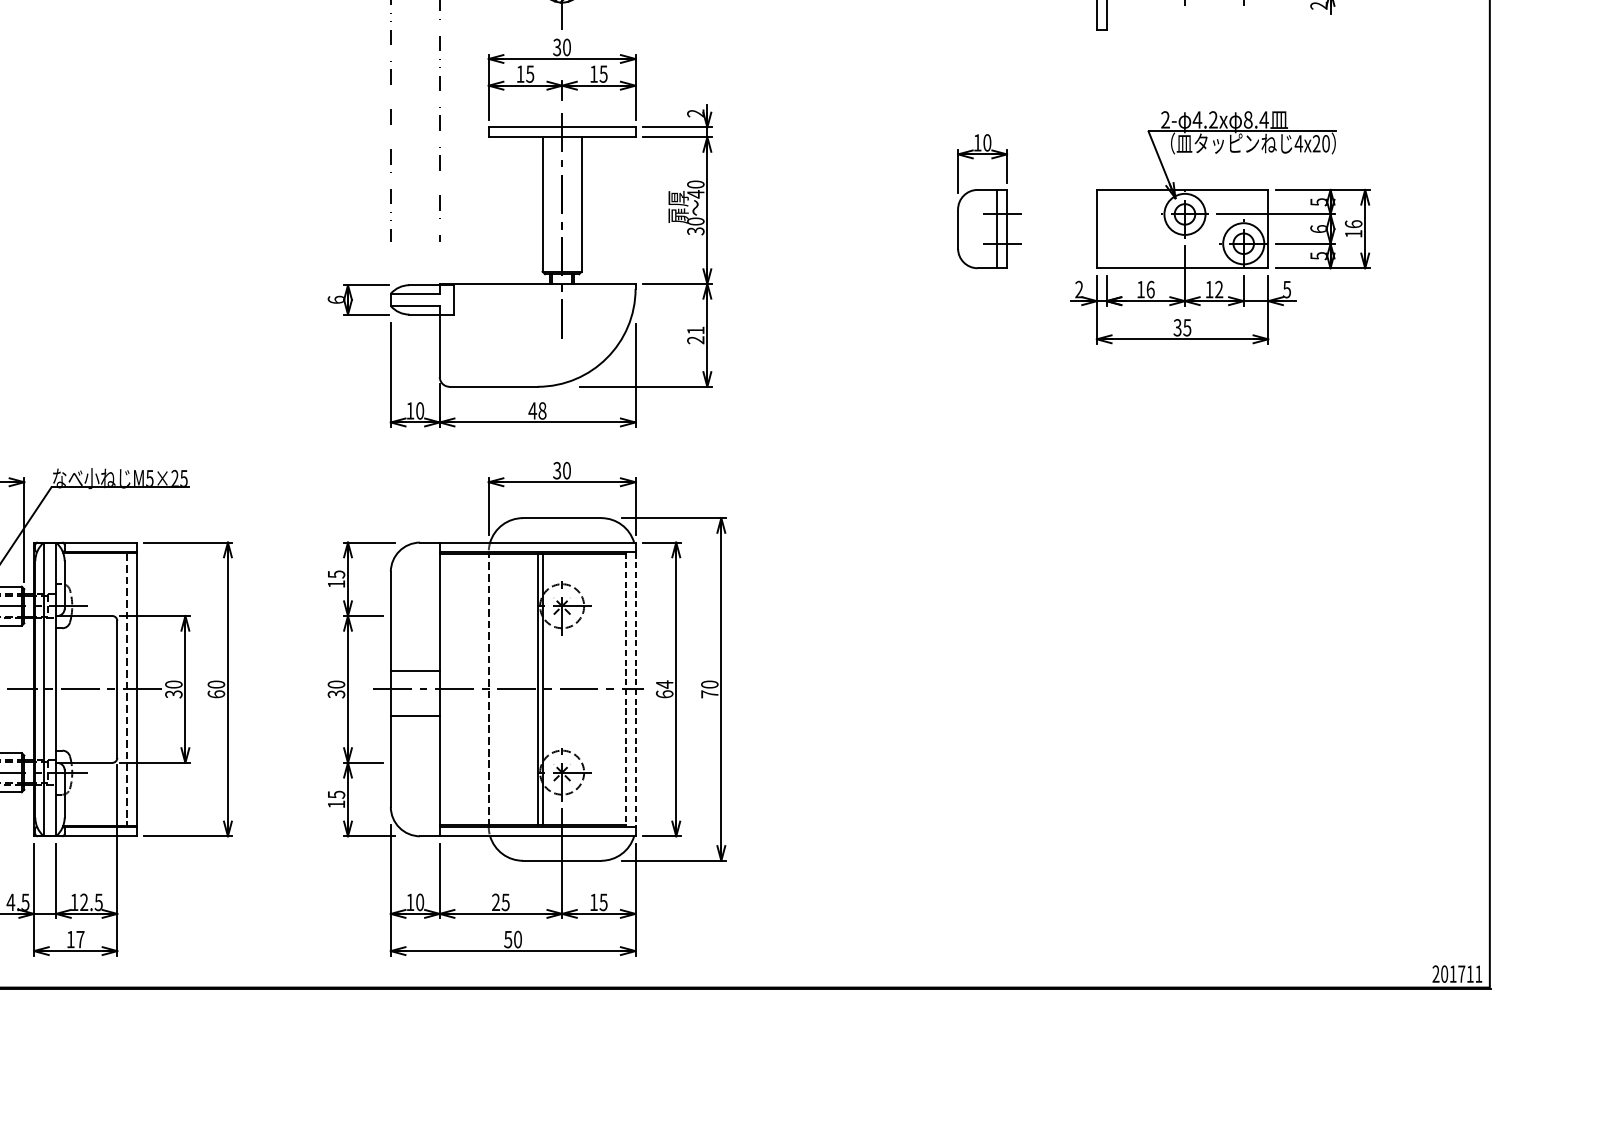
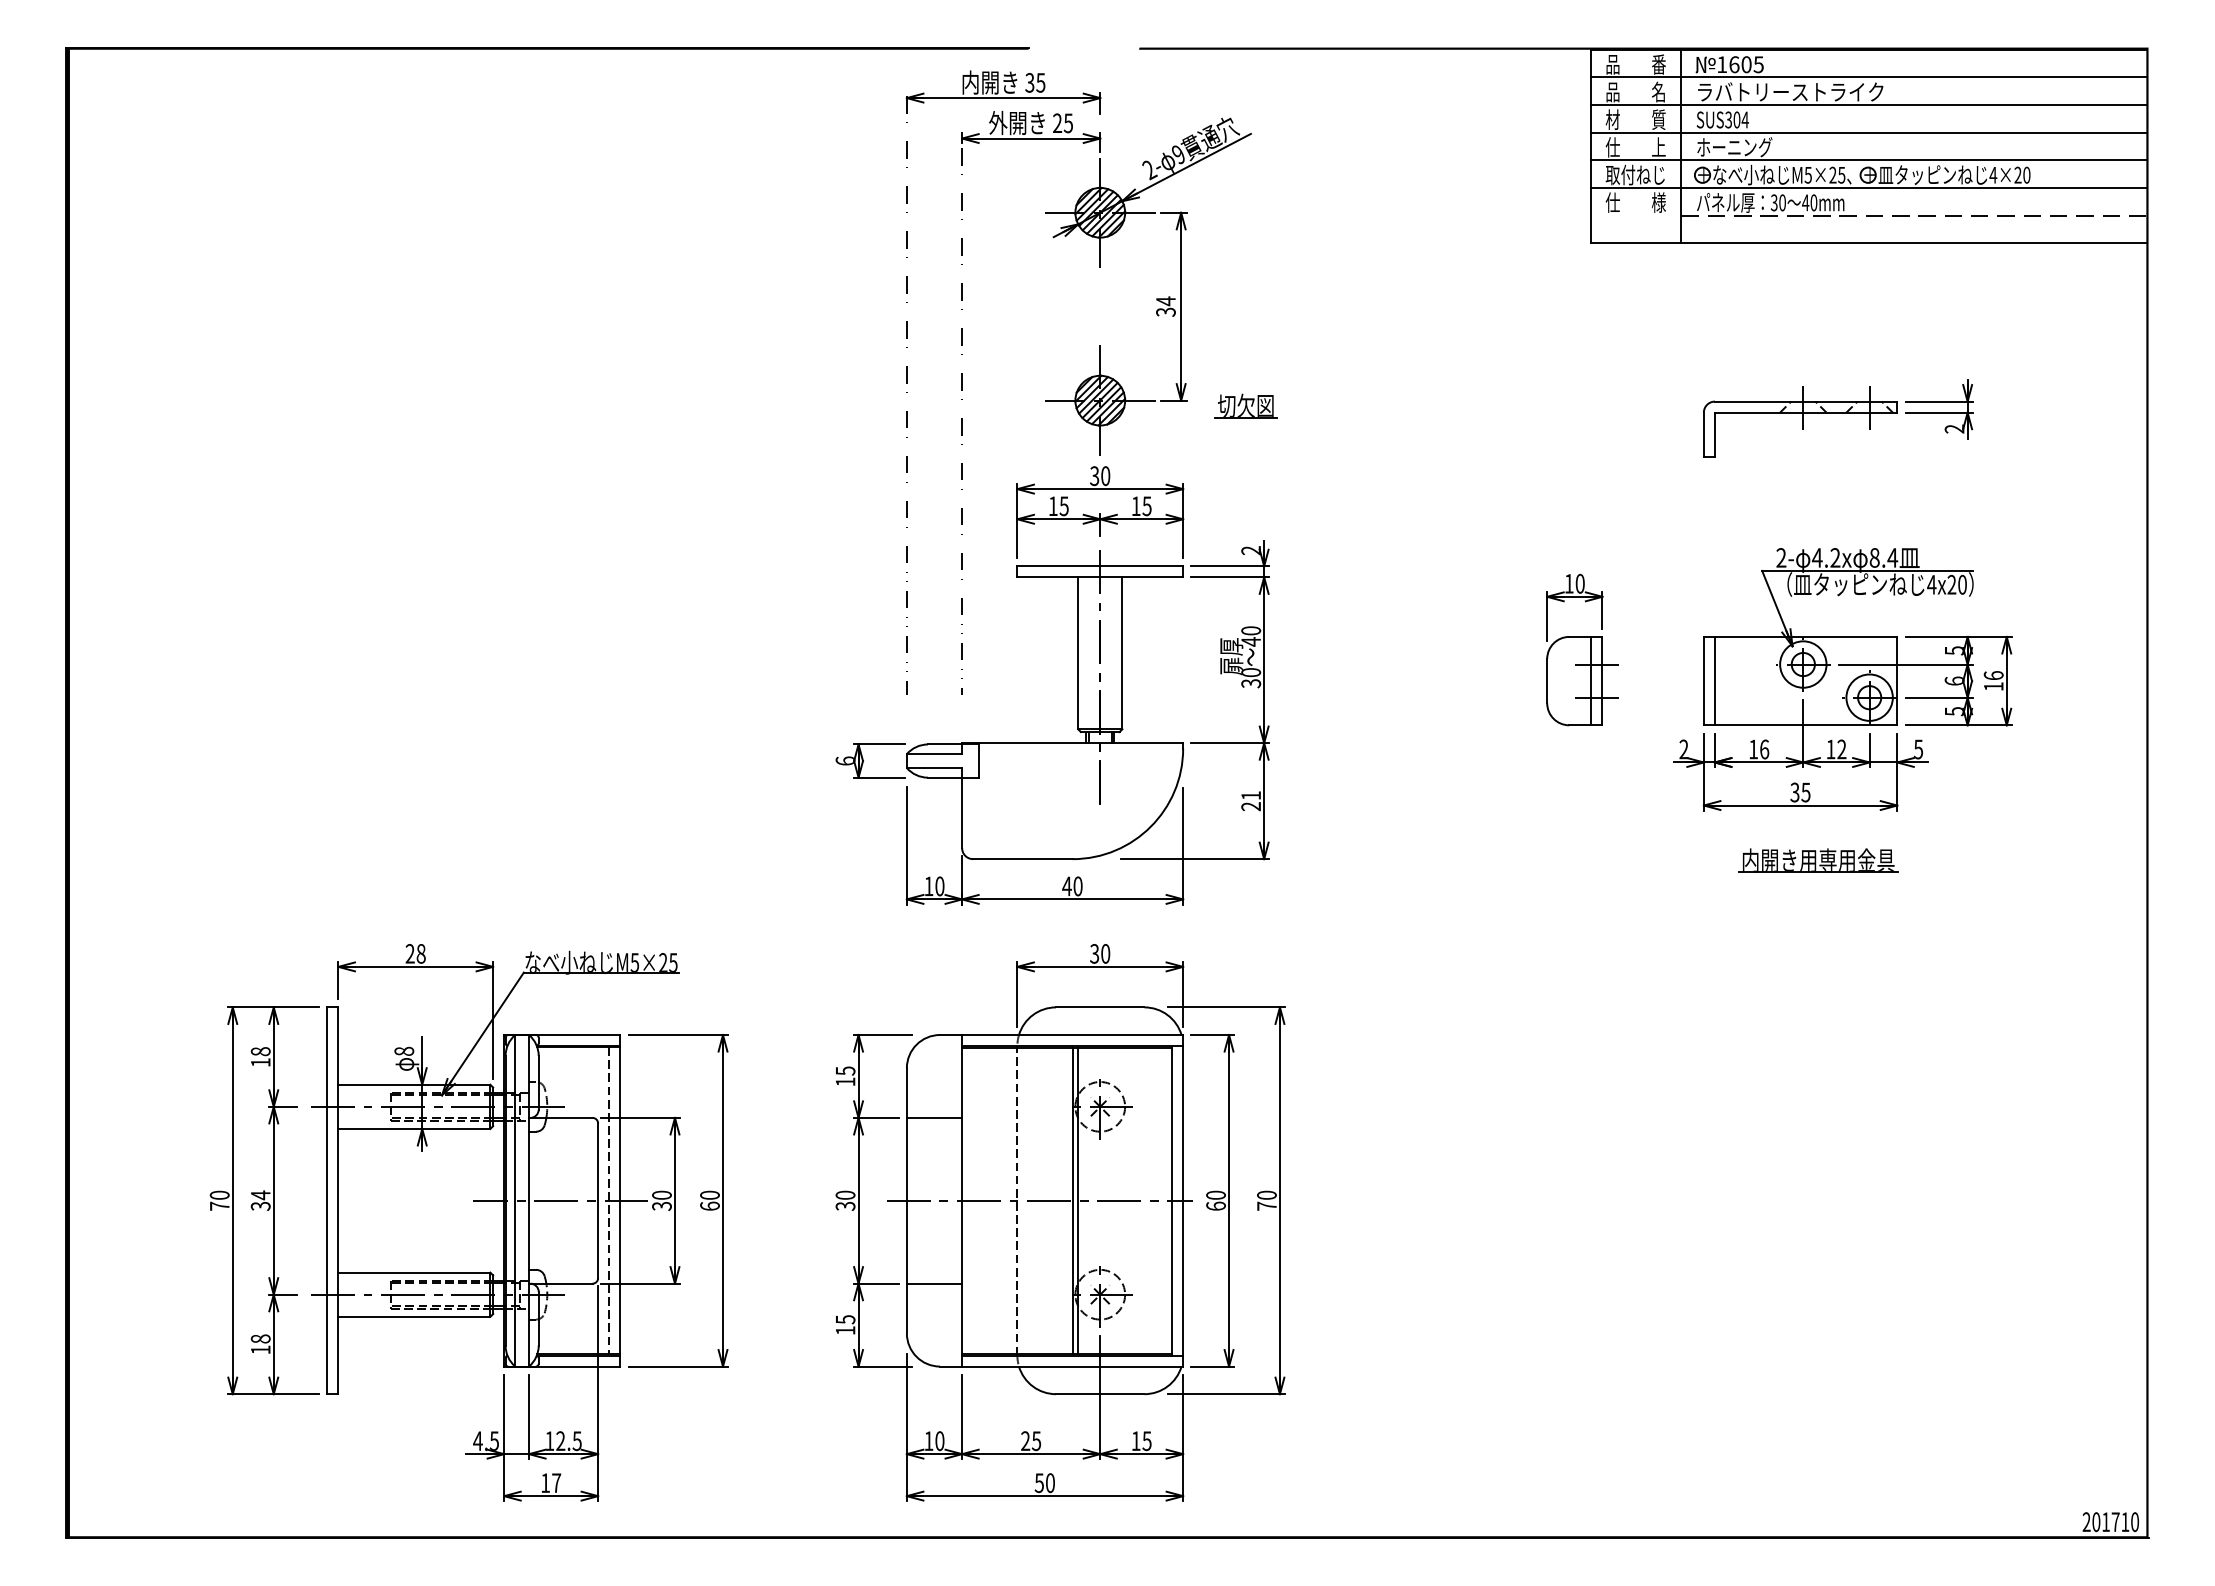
line: (1106, 228) -> (1714, 680), added
part: (1198, 387) -> (1818, 860), added
text: (541, 411) -> (1077, 886), 48 -> 40
line: (415, 670) -> (934, 1117), moved
text: (664, 684) -> (1215, 1195), 64 -> 60
line: (626, 689) -> (1172, 1200), dashed -> solid
line: (635, 689) -> (1183, 1200), dashed -> solid
line: (415, 715) -> (934, 1283), moved
text: (1478, 974) -> (2134, 1522), 201711 -> 201710

